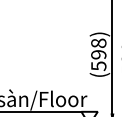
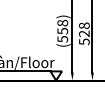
text: (98, 55) -> (62, 31), (598) -> (558)

